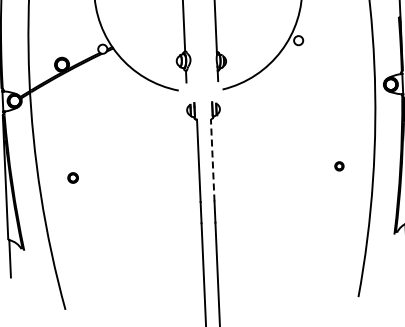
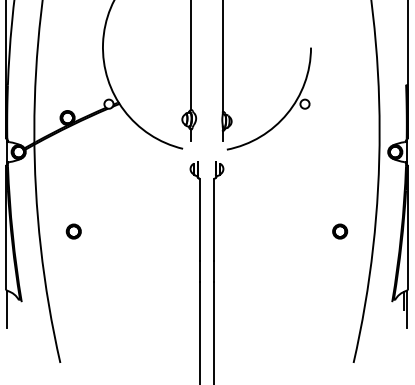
line: (212, 159) -> (213, 219), dashed -> solid
part: (339, 166) -> (340, 231), size x1.67
part: (72, 177) -> (73, 231), size x1.43

